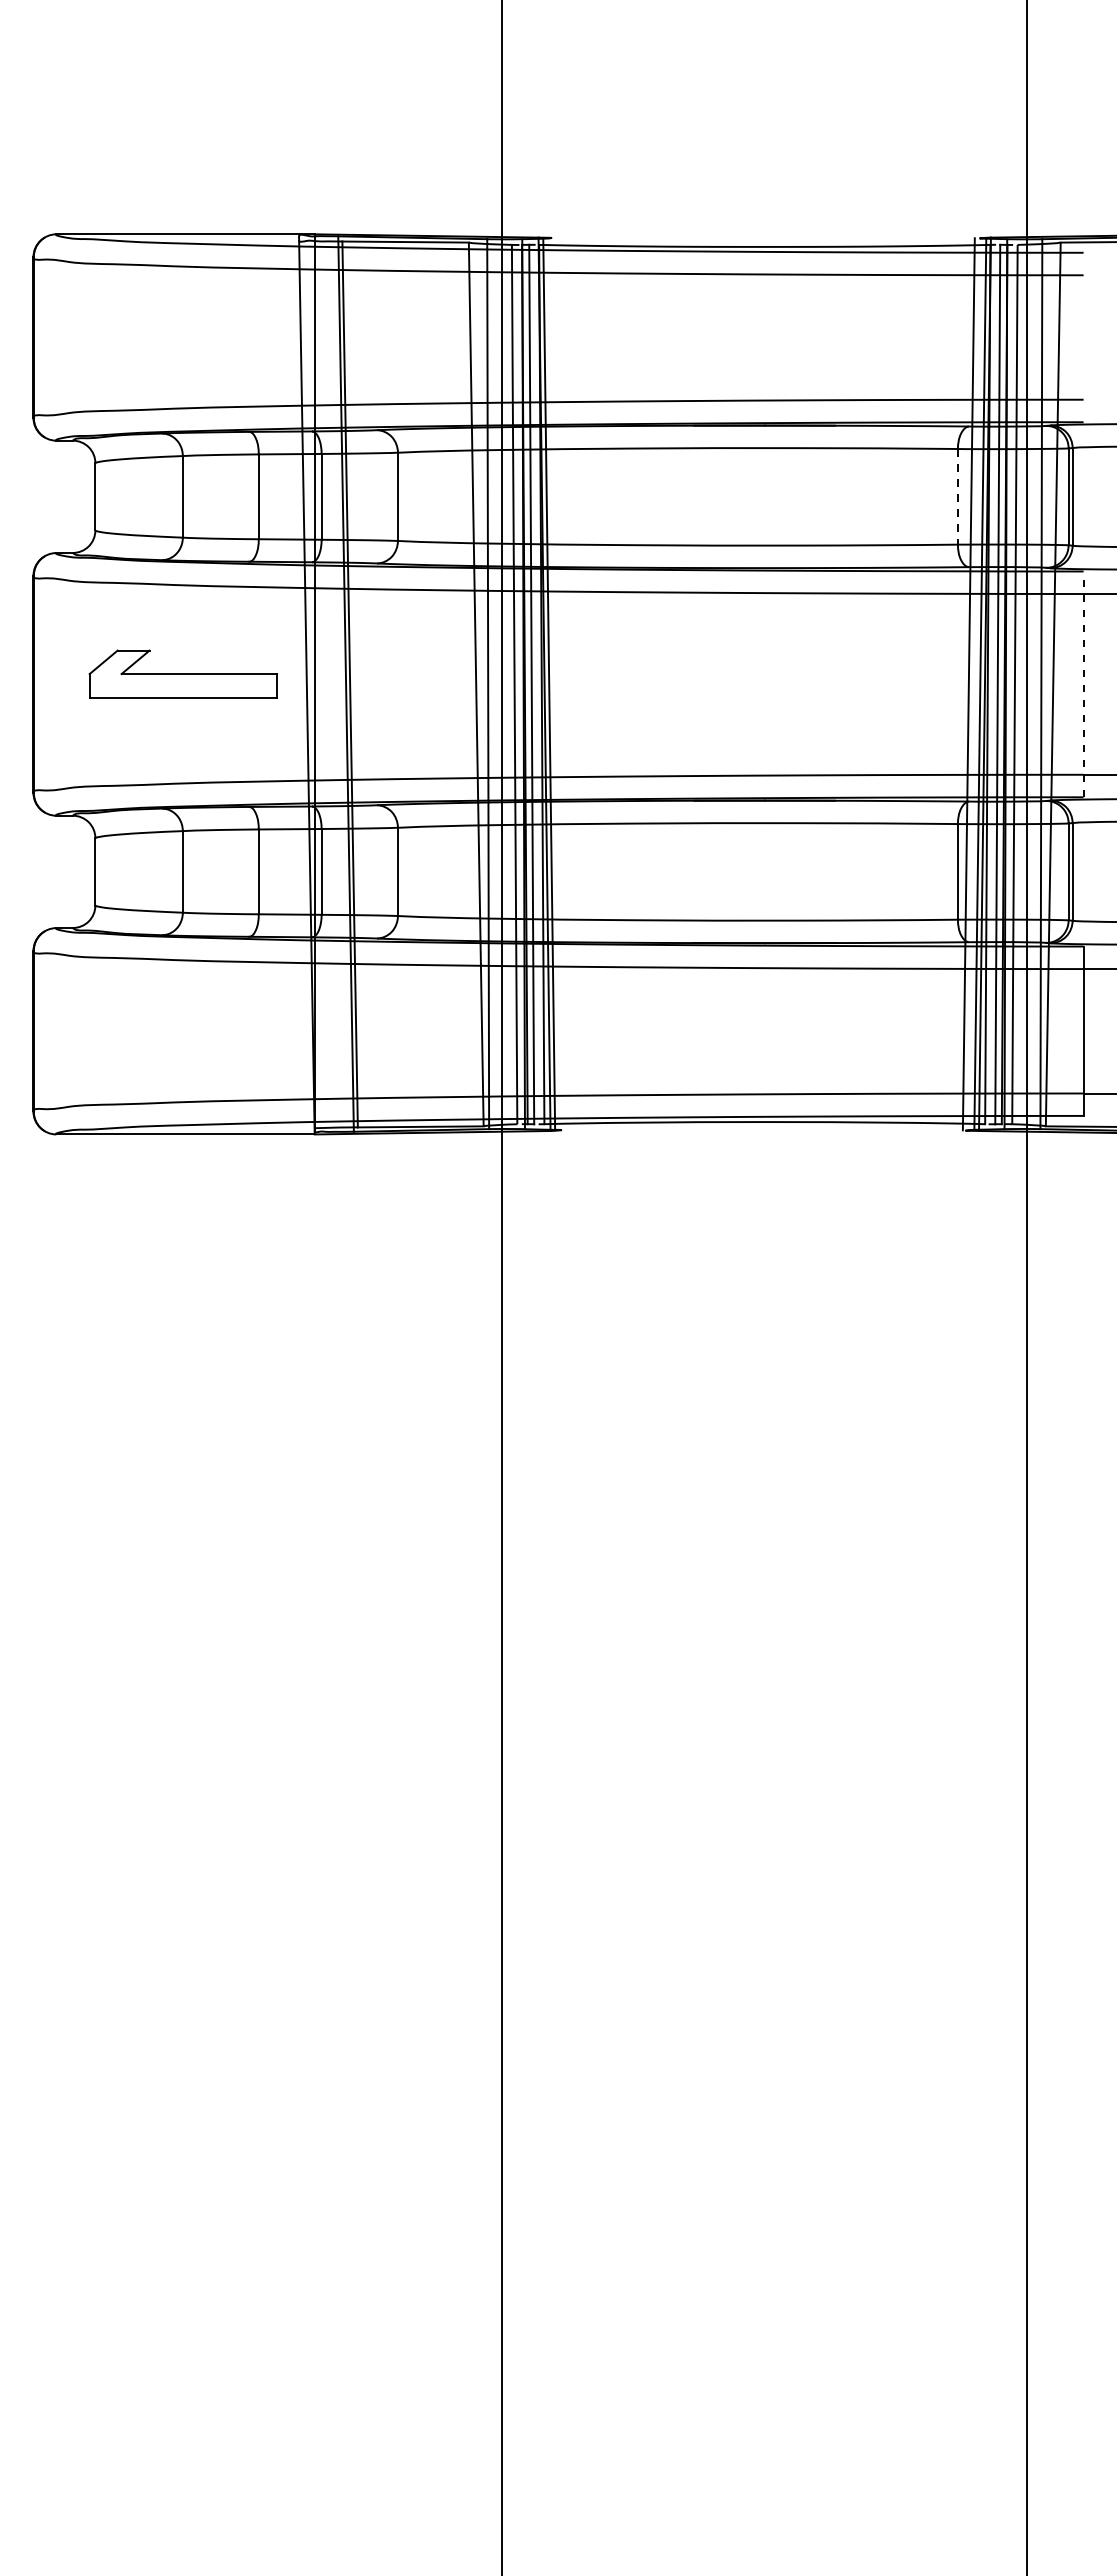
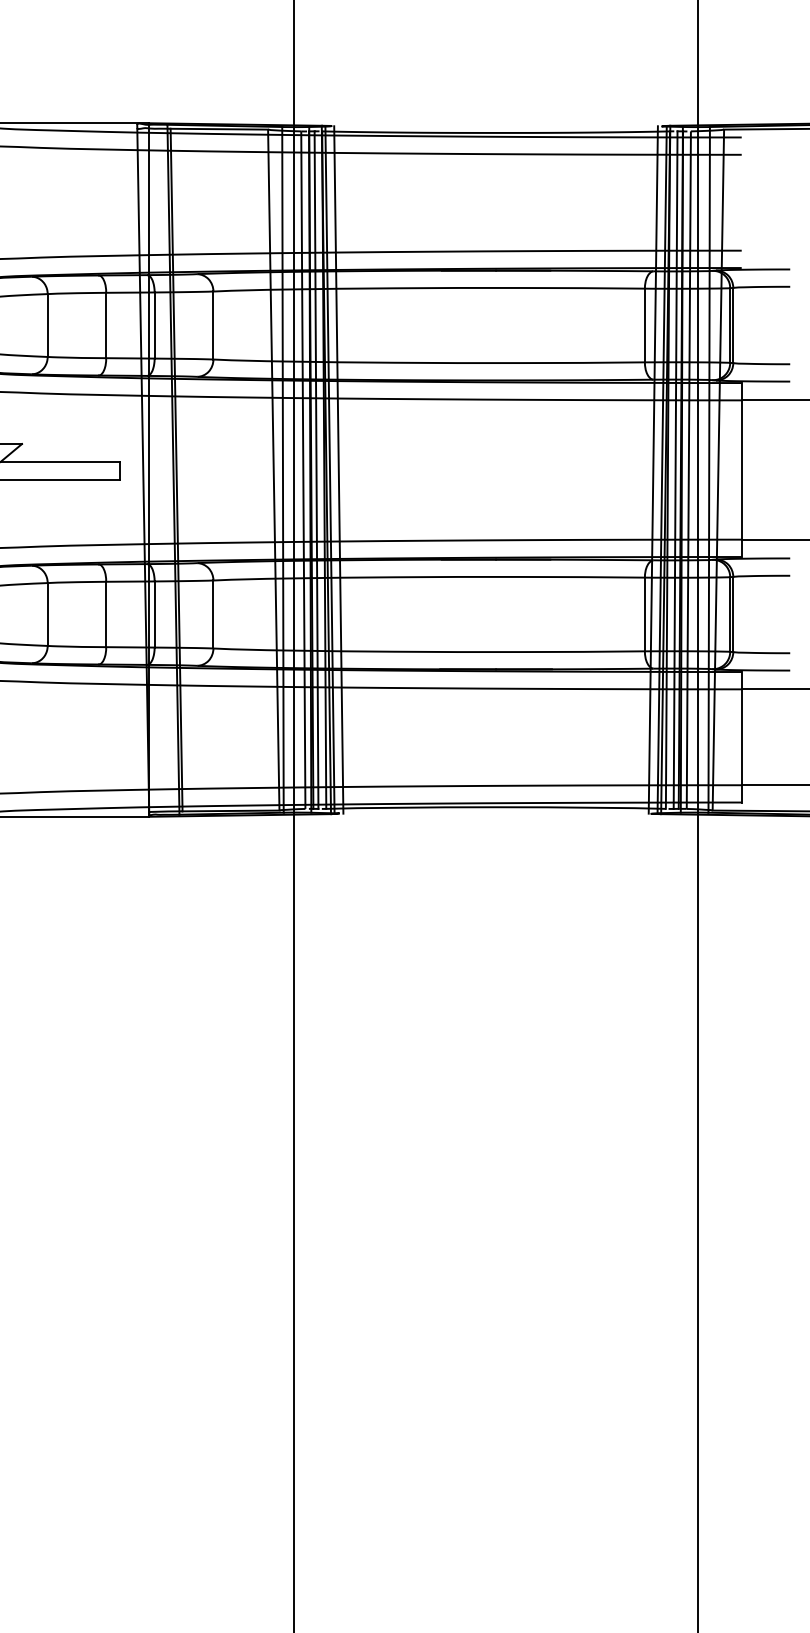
line: (957, 496) -> (644, 325), dashed -> solid
line: (560, 684) -> (338, 470), added
line: (1083, 684) -> (741, 470), dashed -> solid

